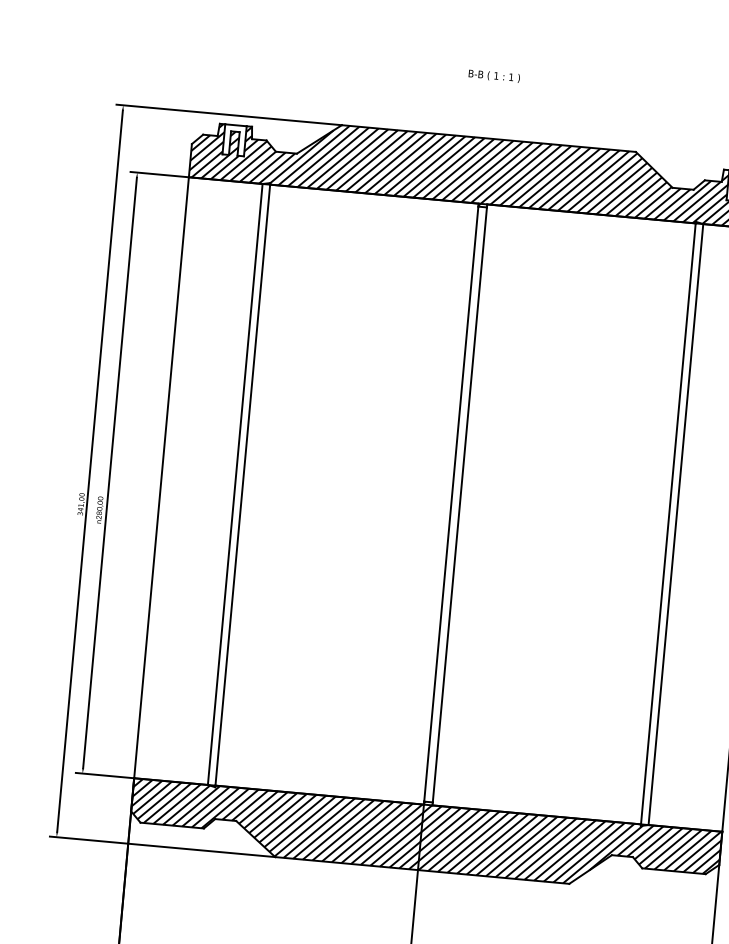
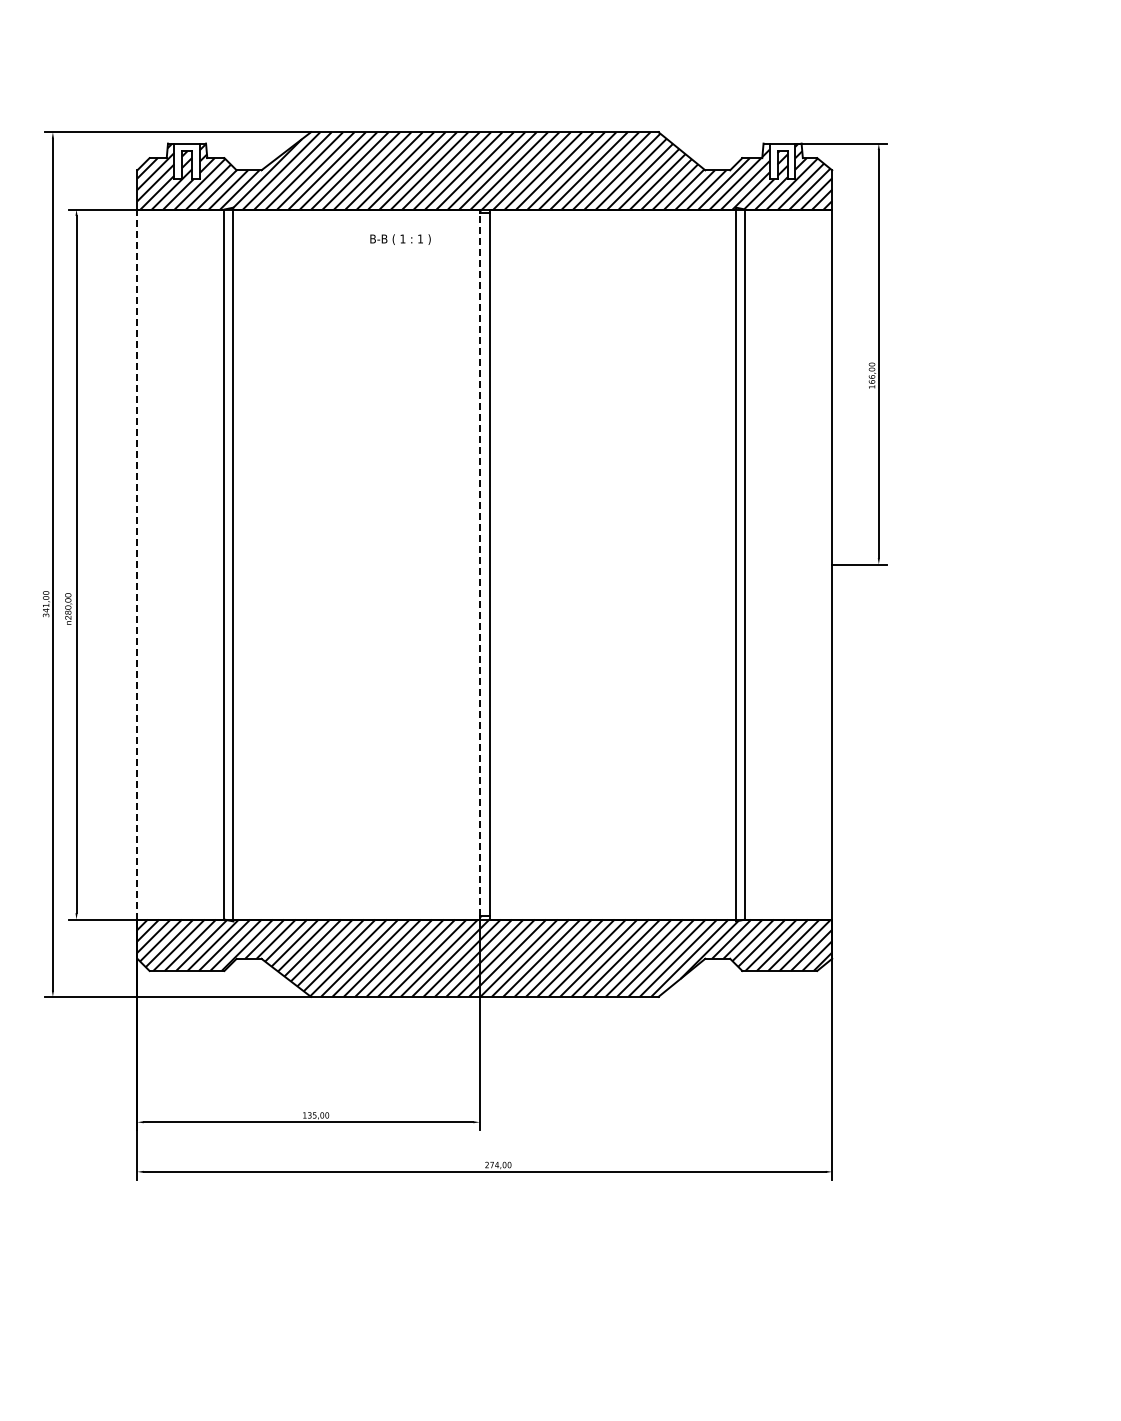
text: (494, 76) -> (400, 239), moved
line: (161, 477) -> (137, 564), solid -> dashed
line: (451, 504) -> (479, 564), solid -> dashed

